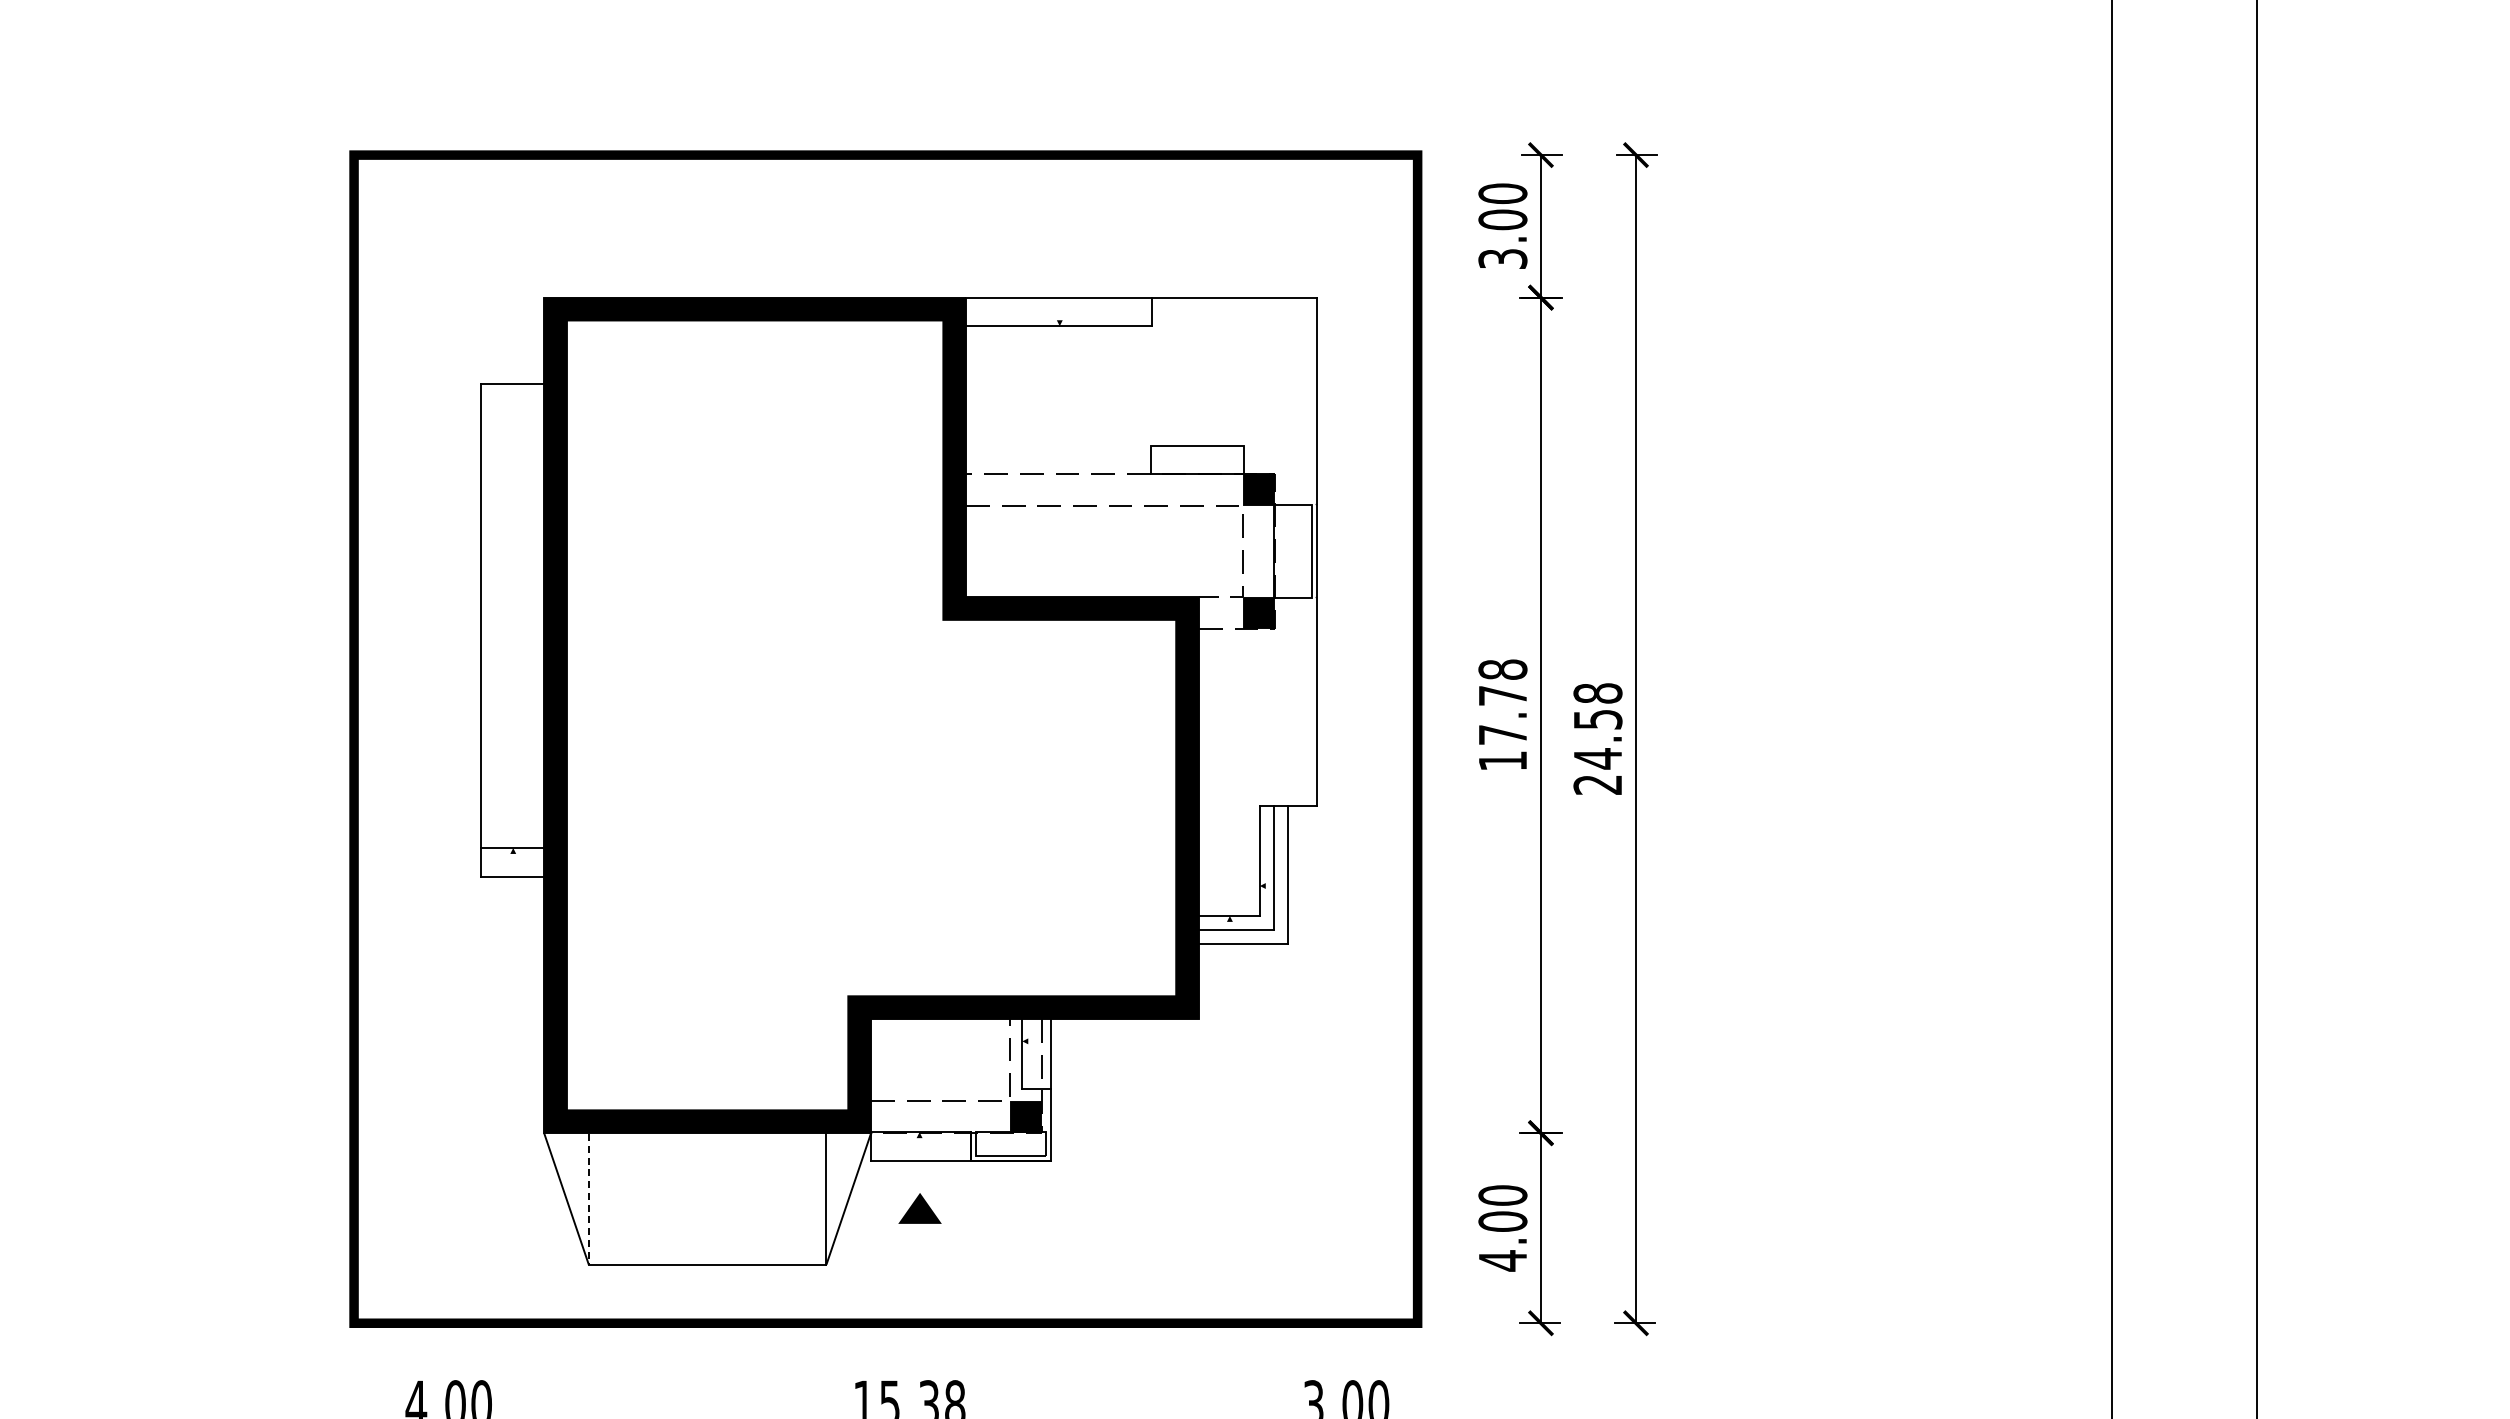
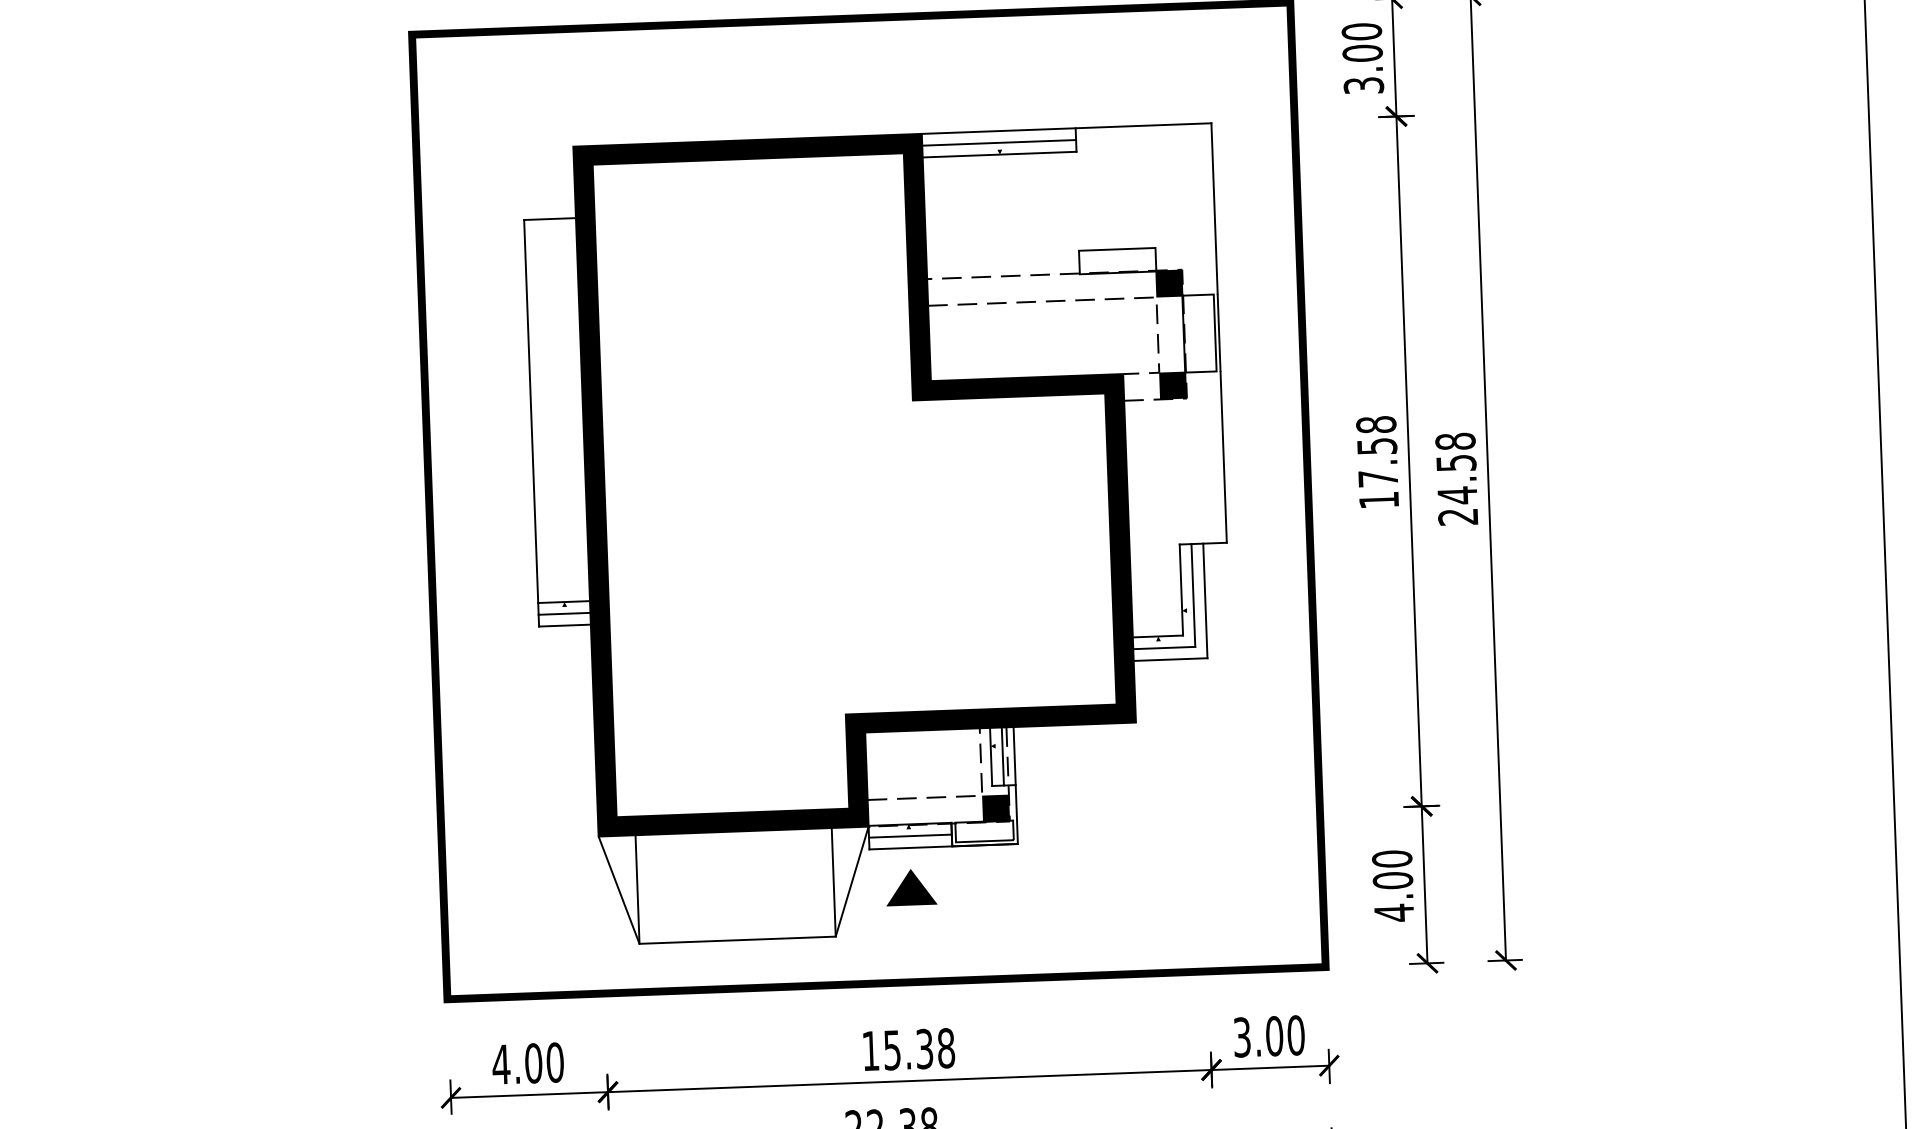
line: (1059, 311) -> (999, 142), added
text: (1503, 695) -> (1377, 446), 17.78 -> 17.58
line: (513, 862) -> (565, 614), added
line: (1036, 1054) -> (1002, 756), added
line: (921, 1146) -> (910, 836), added
line: (588, 1199) -> (637, 890), dashed -> solid
part: (919, 1208) -> (910, 887), size x1.43

